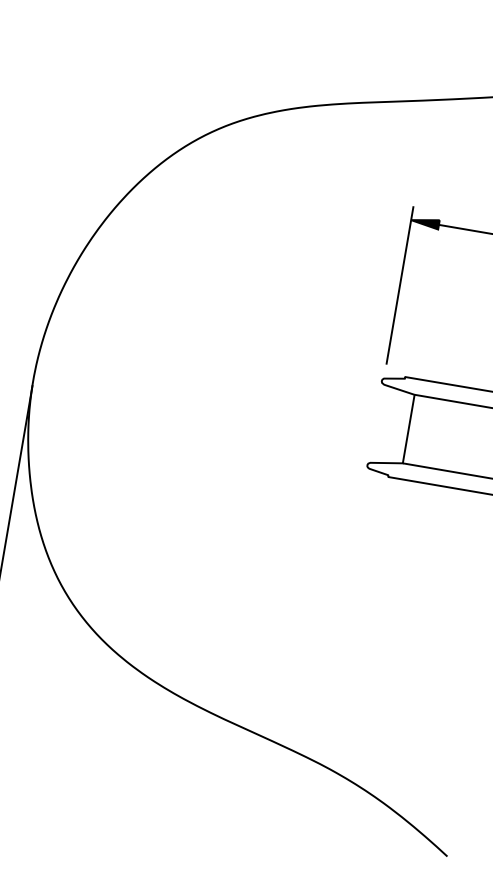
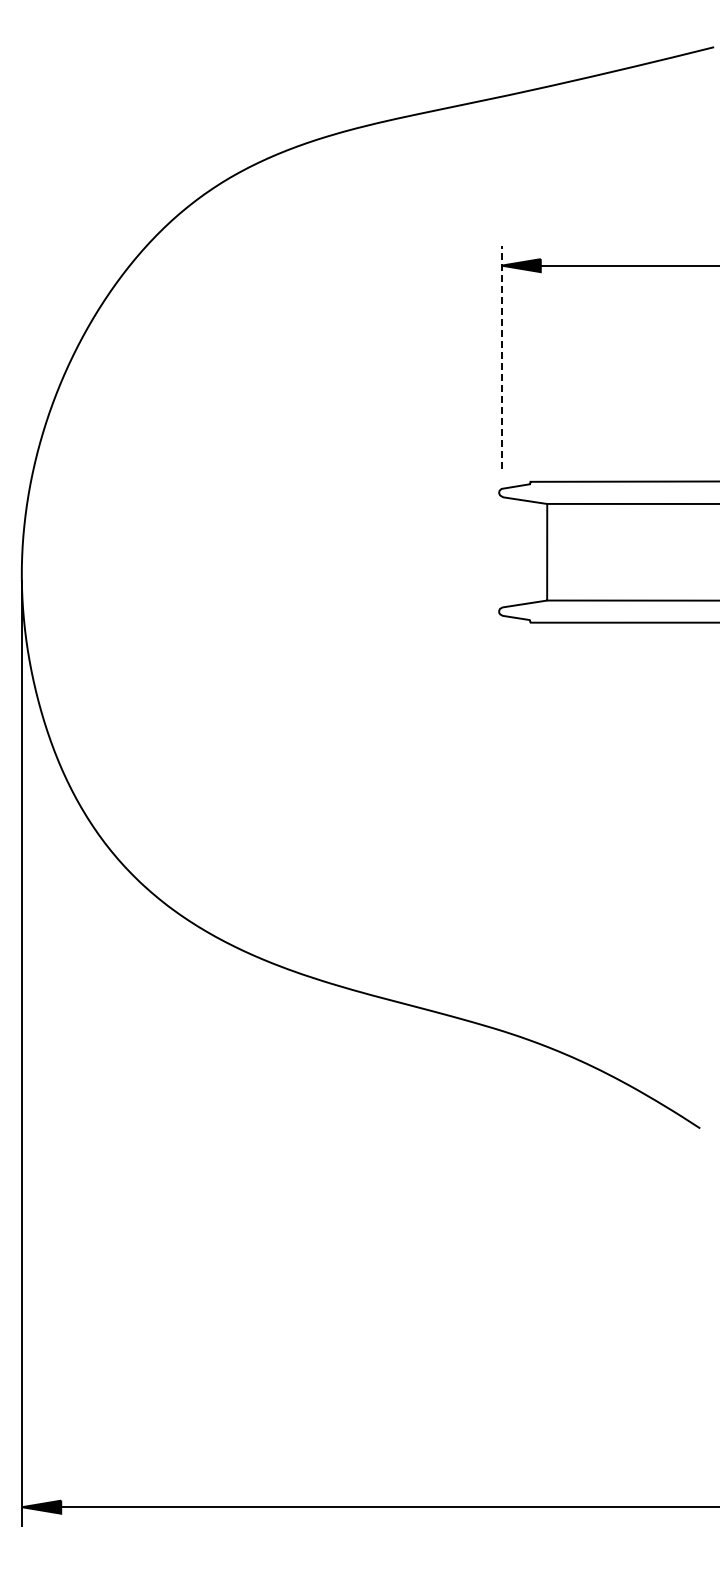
line: (399, 285) -> (501, 357), solid -> dashed

